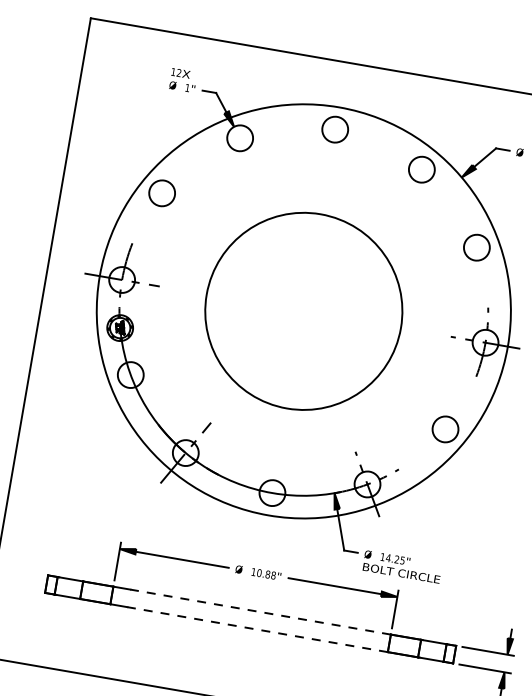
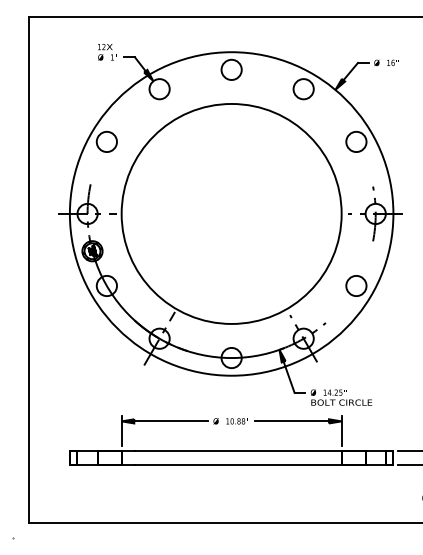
circle: (303, 310) -> (231, 213), size x1.43
line: (259, 612) -> (237, 451), dashed -> solid
line: (256, 629) -> (237, 465), dashed -> solid

